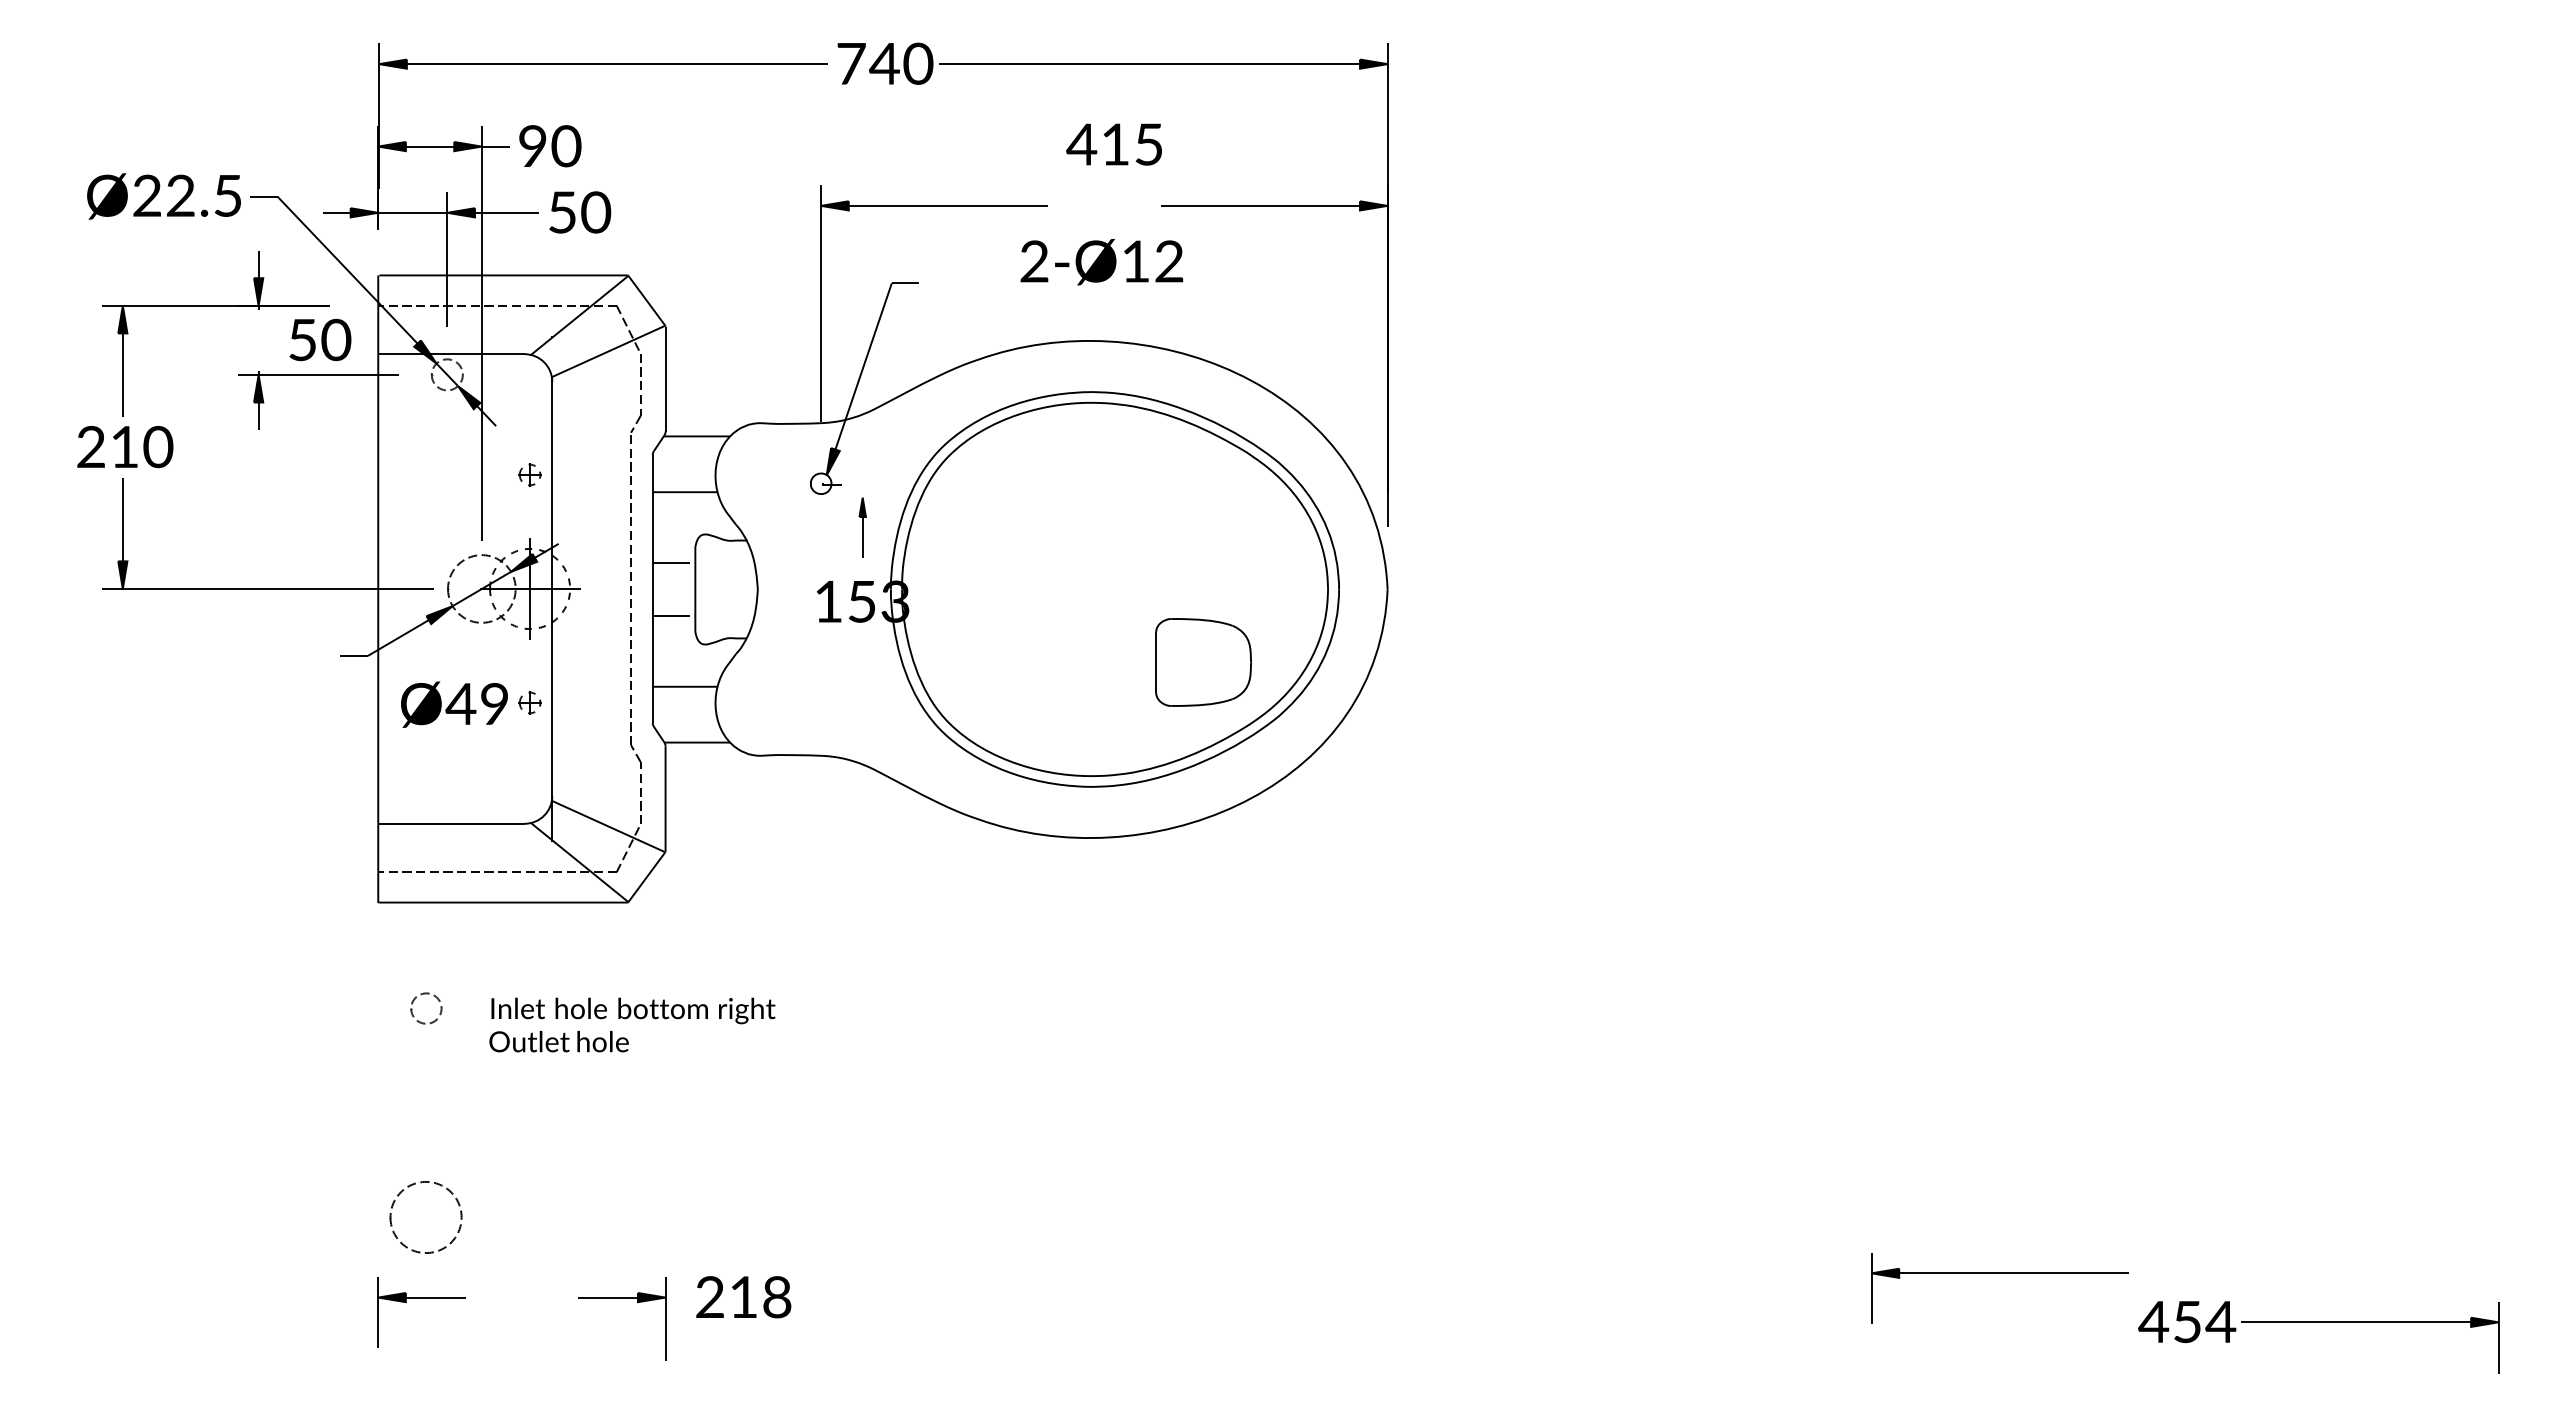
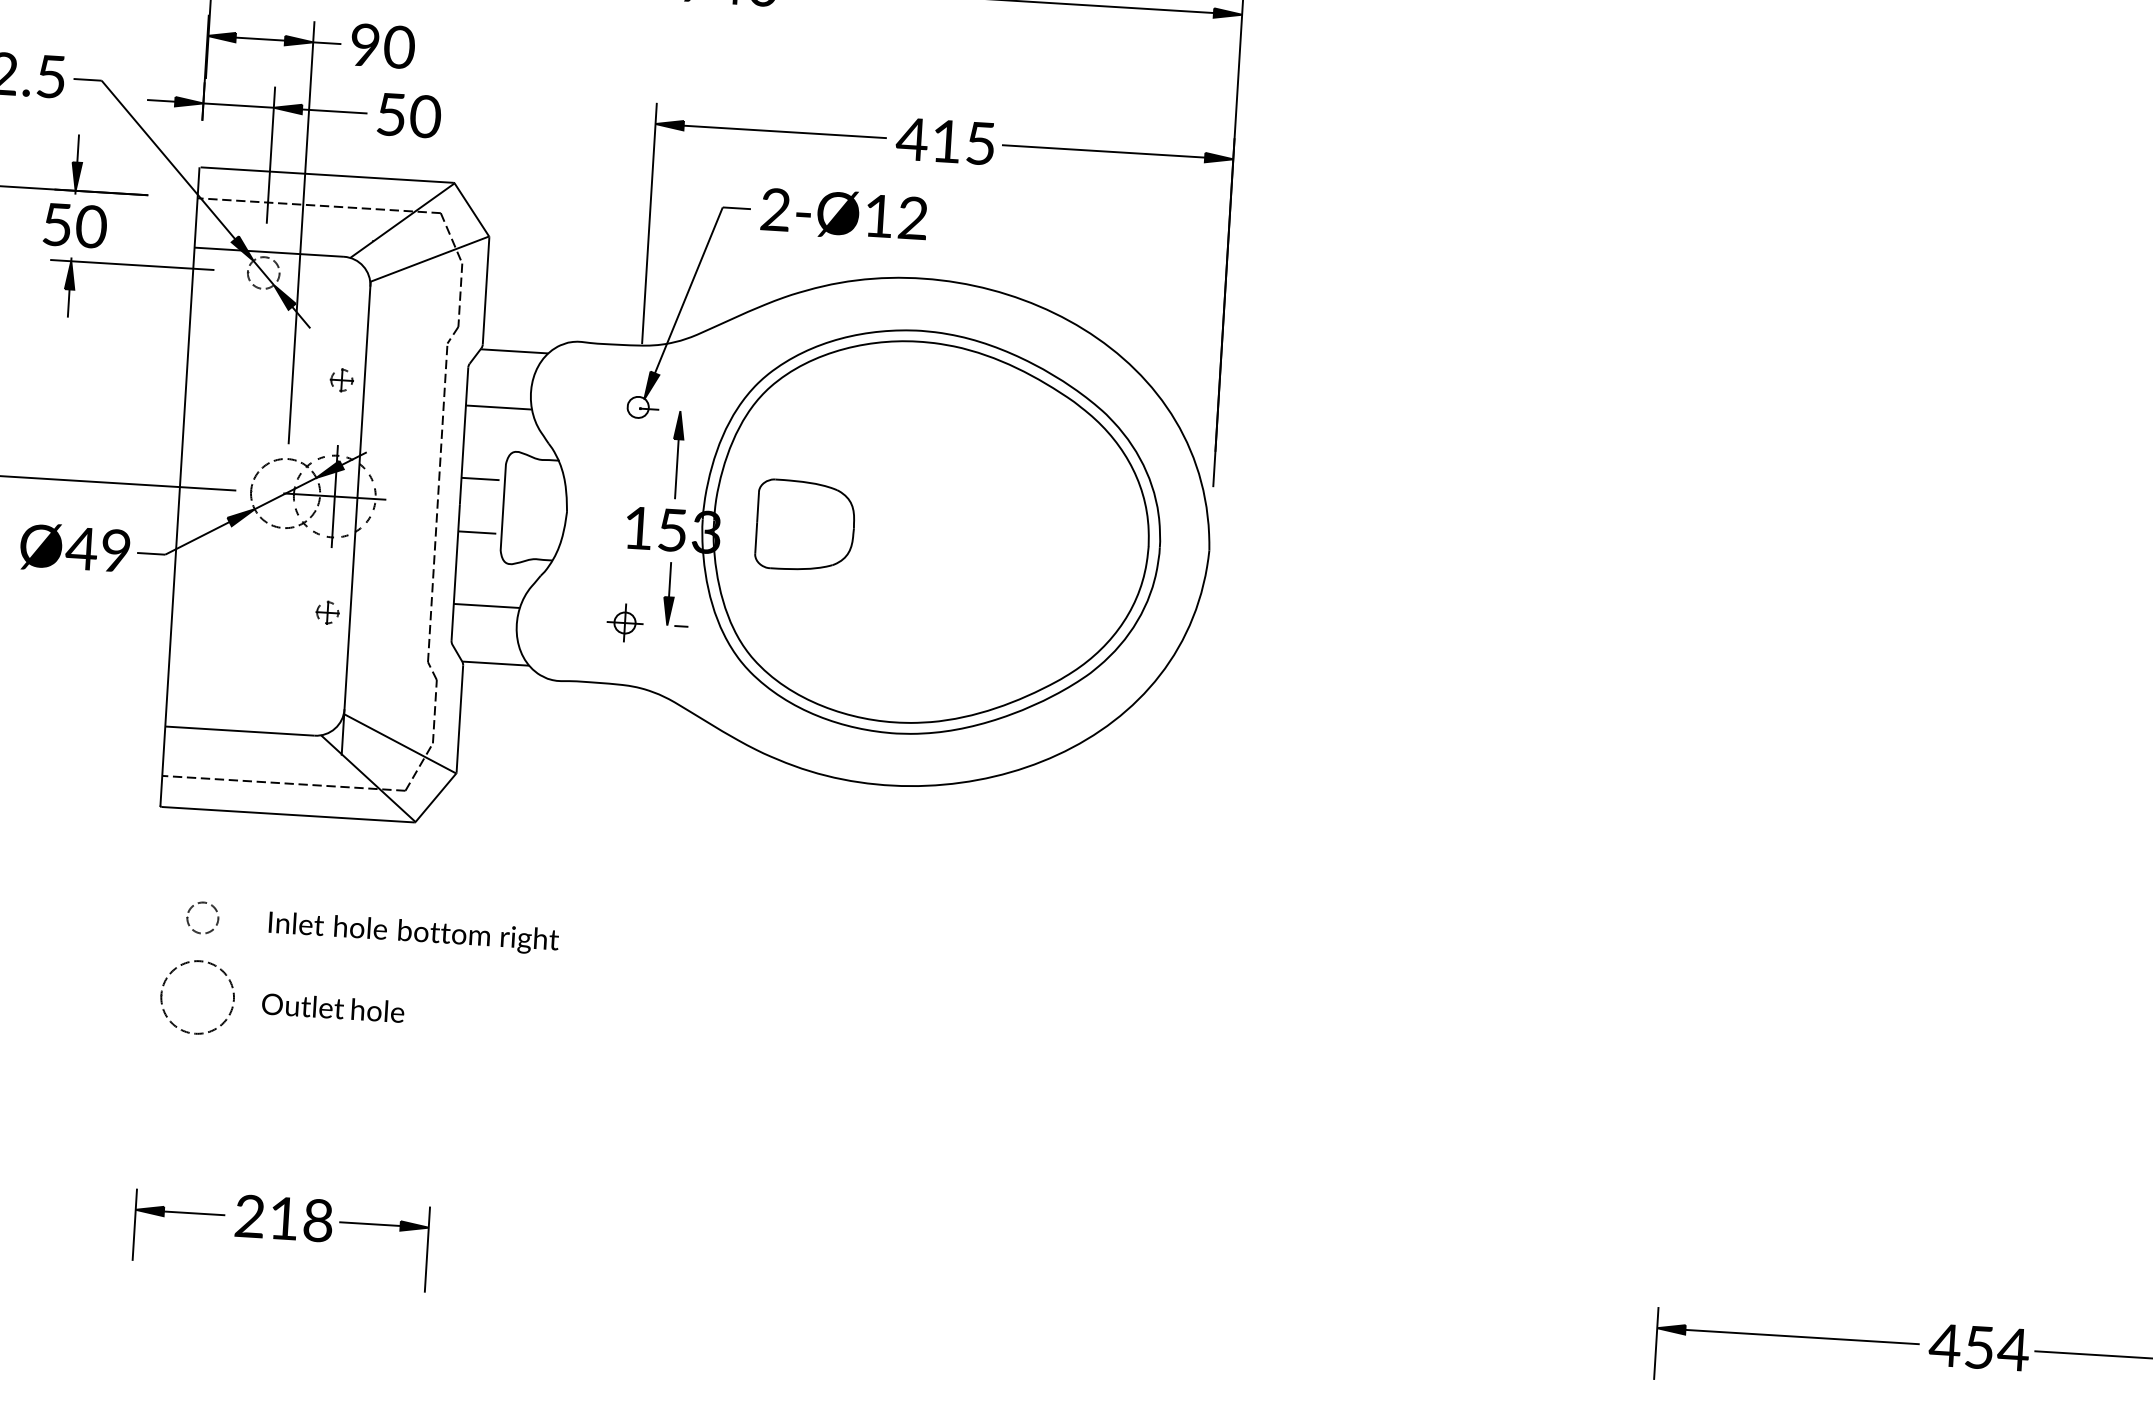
text: (1113, 144) -> (944, 141), moved
text: (1101, 262) -> (843, 214), moved
text: (320, 339) -> (75, 225), moved
part: (862, 527) -> (677, 454), size x1.43
part: (1203, 662) -> (805, 525), moved
part: (869, 664) -> (676, 594), added
part: (820, 694) -> (624, 622), added
text: (454, 704) -> (75, 548), moved
text: (558, 1041) -> (332, 1007), moved
part: (392, 1224) -> (162, 1002), moved
part: (1999, 1273) -> (1787, 1336), moved
text: (743, 1297) -> (283, 1218), moved

